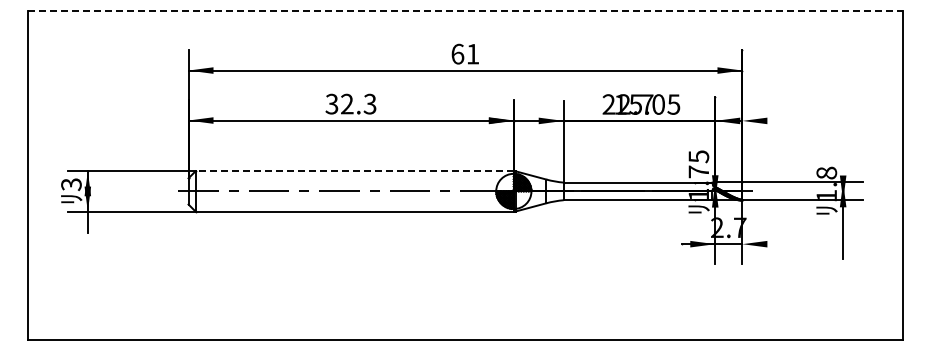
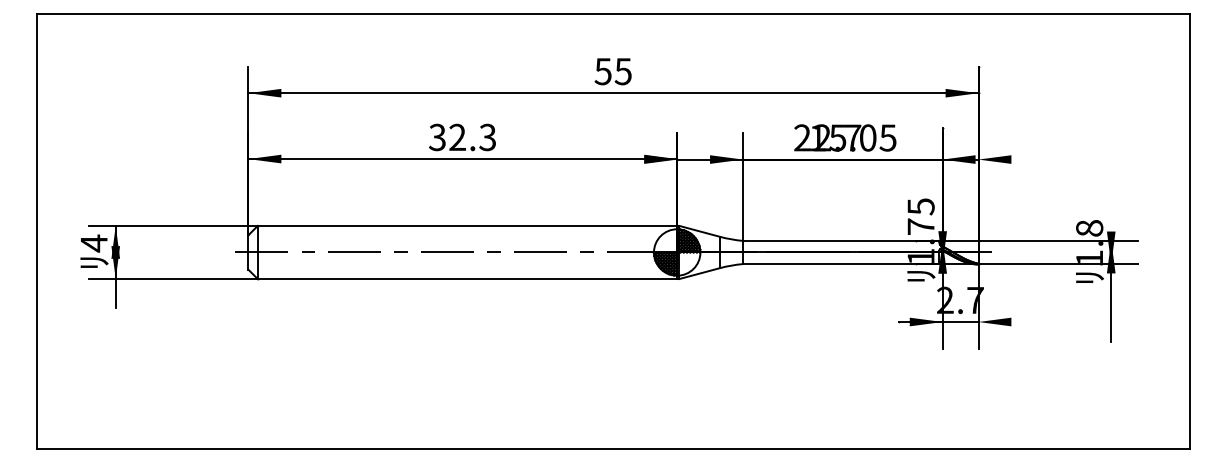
line: (465, 10) -> (613, 14), dashed -> solid
text: (465, 53) -> (613, 70), 61 -> 55
line: (354, 171) -> (467, 226), dashed -> solid
text: (71, 184) -> (94, 243), 3 -> 4

